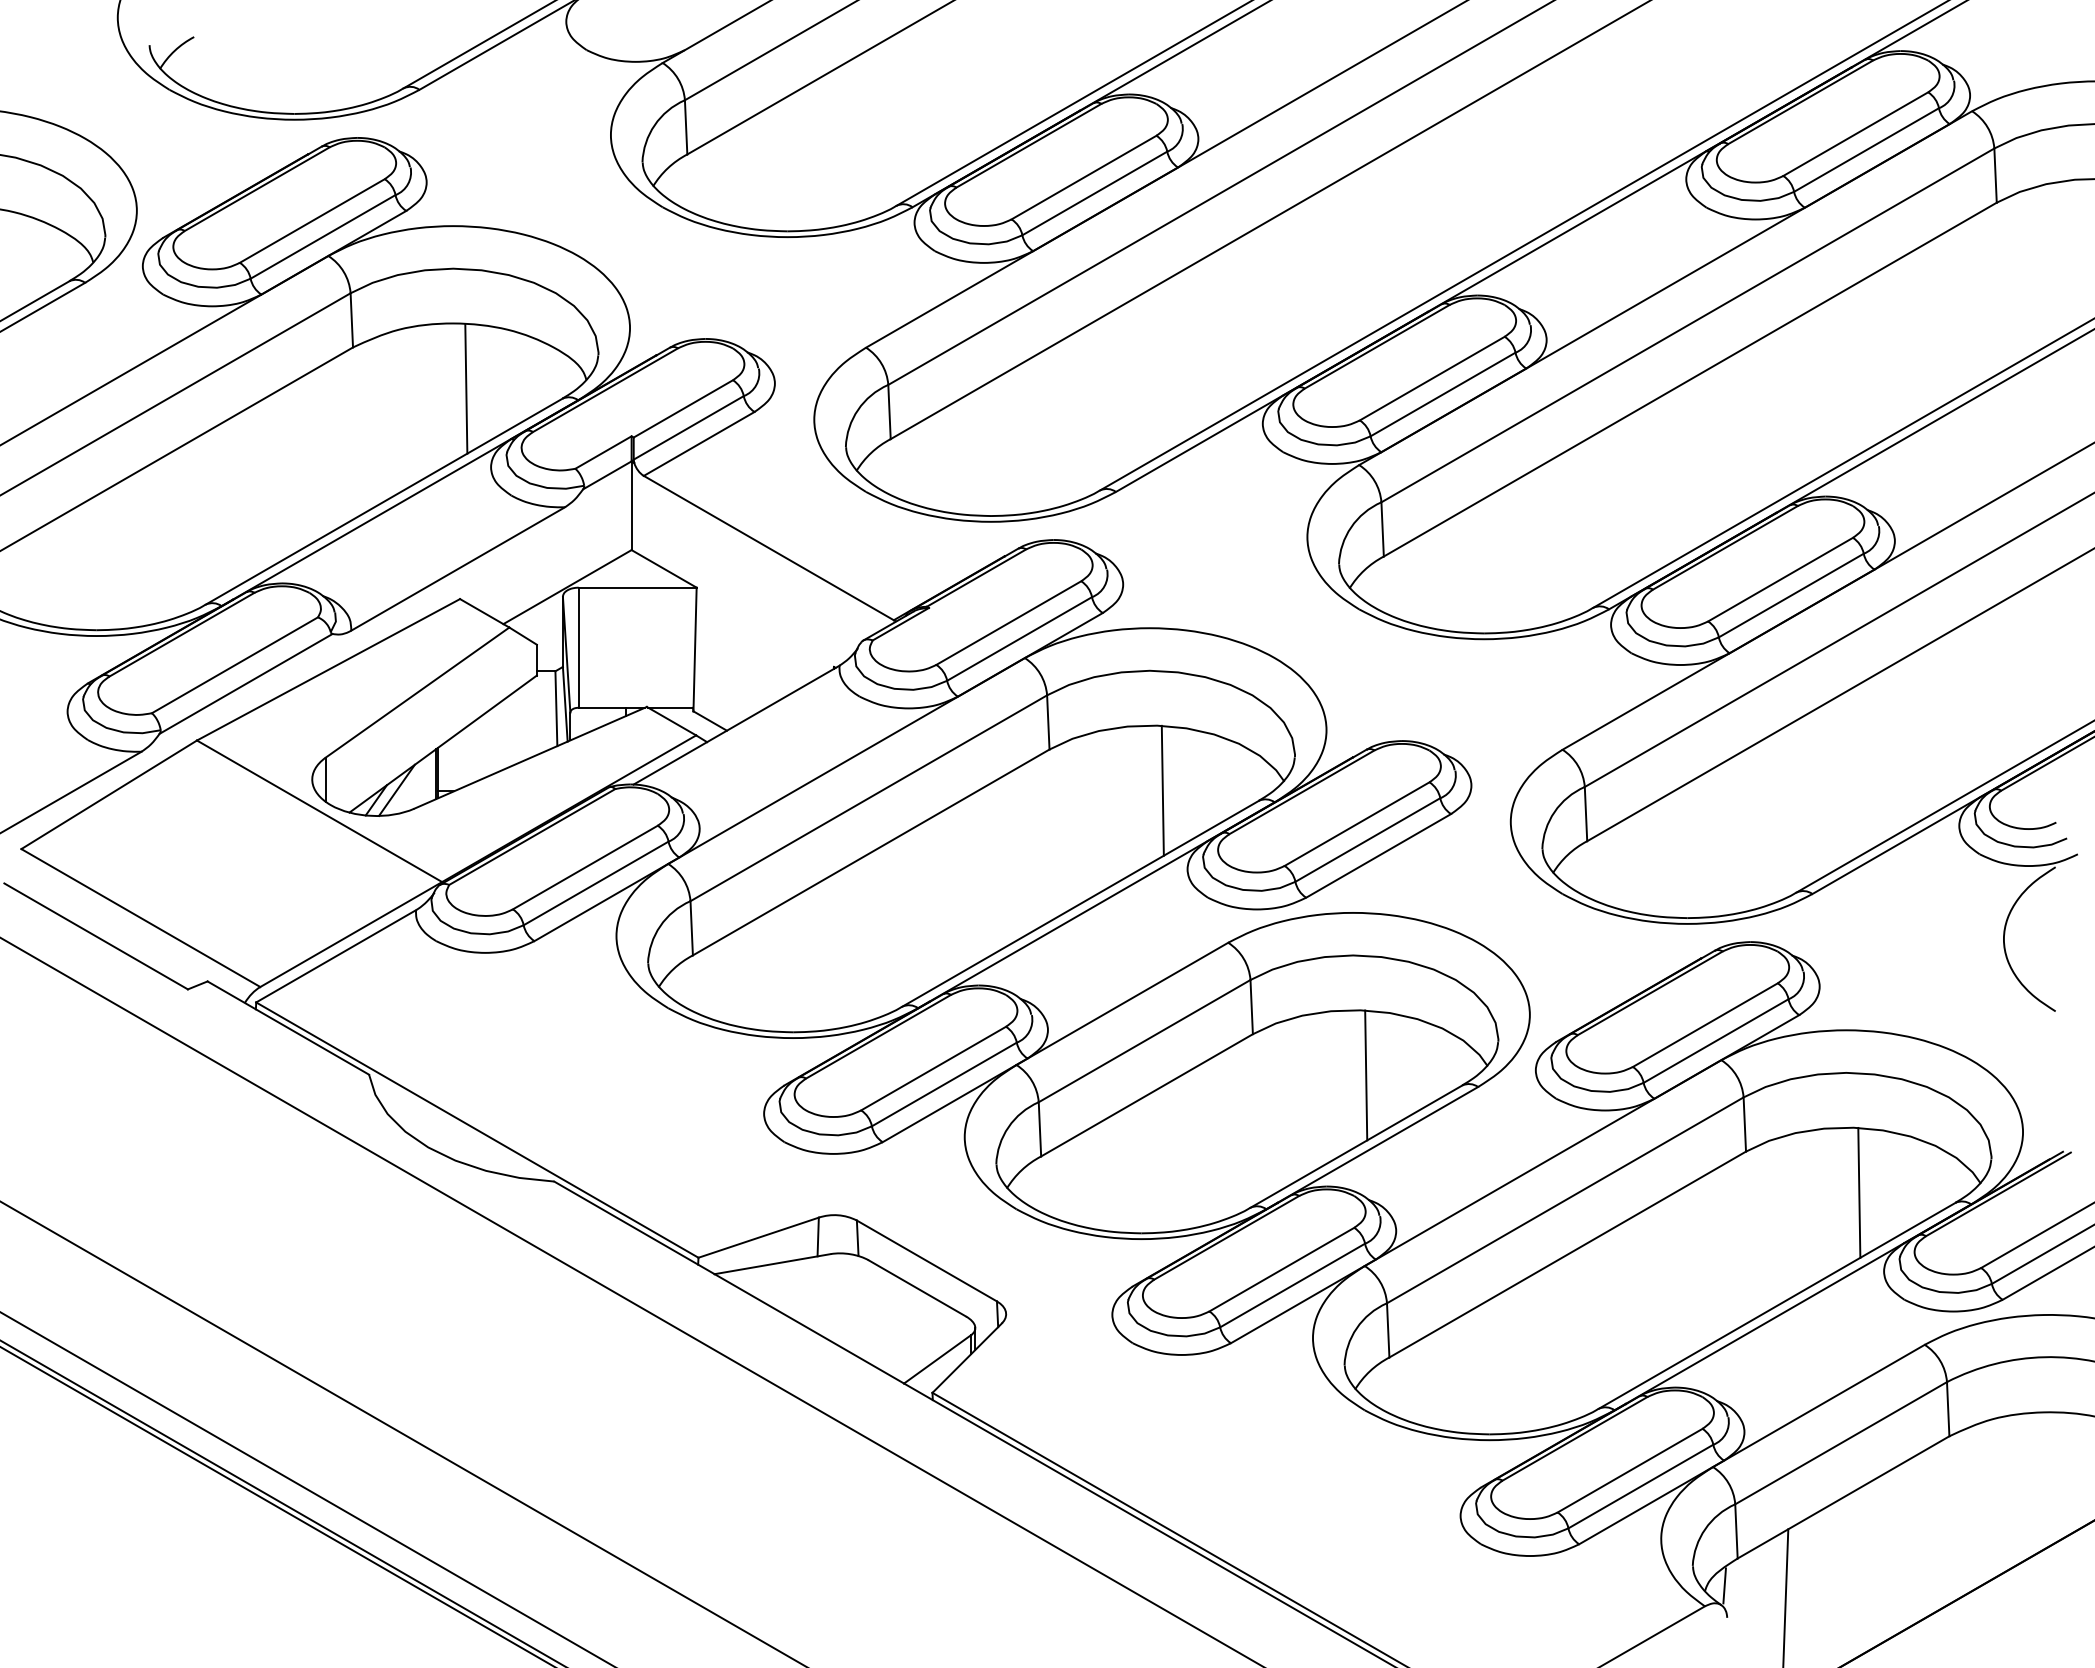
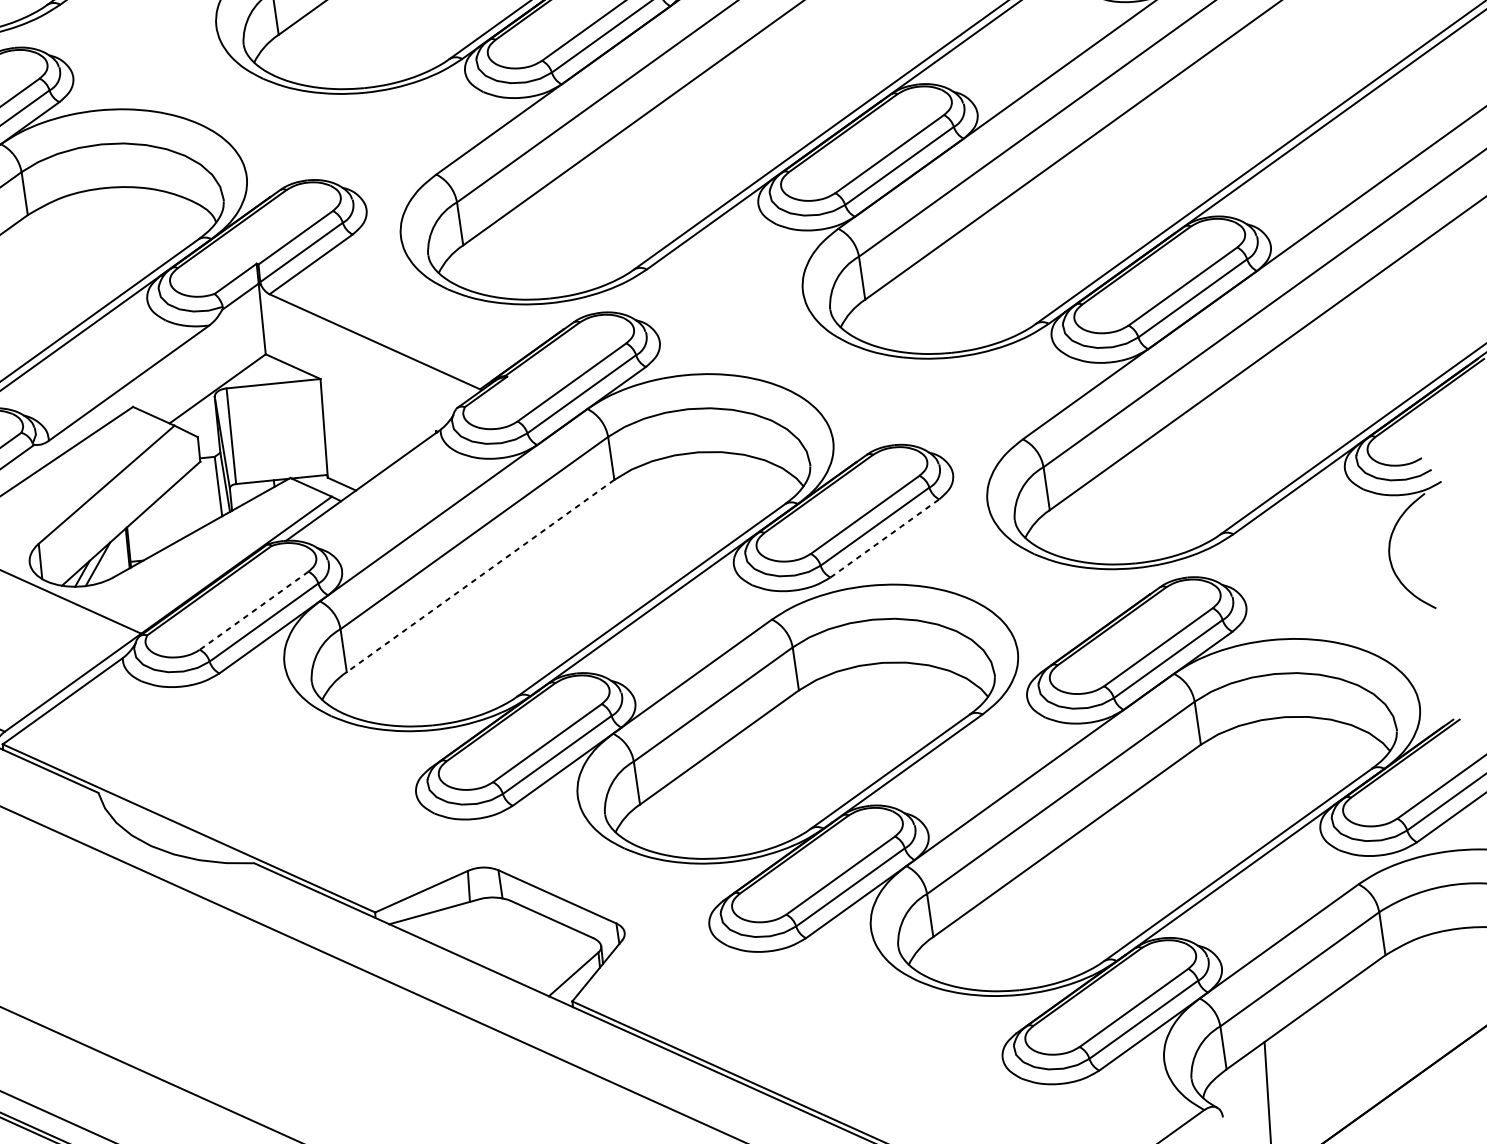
line: (466, 388) -> (121, 238), removed
line: (1162, 790) -> (707, 503), removed
line: (871, 852) -> (480, 576), solid -> dashed
line: (1378, 855) -> (884, 538), solid -> dashed
line: (585, 867) -> (254, 610), solid -> dashed
line: (1366, 1075) -> (892, 714), removed
line: (1859, 1192) -> (1294, 768), removed
line: (1724, 1585) -> (1218, 1091), removed

